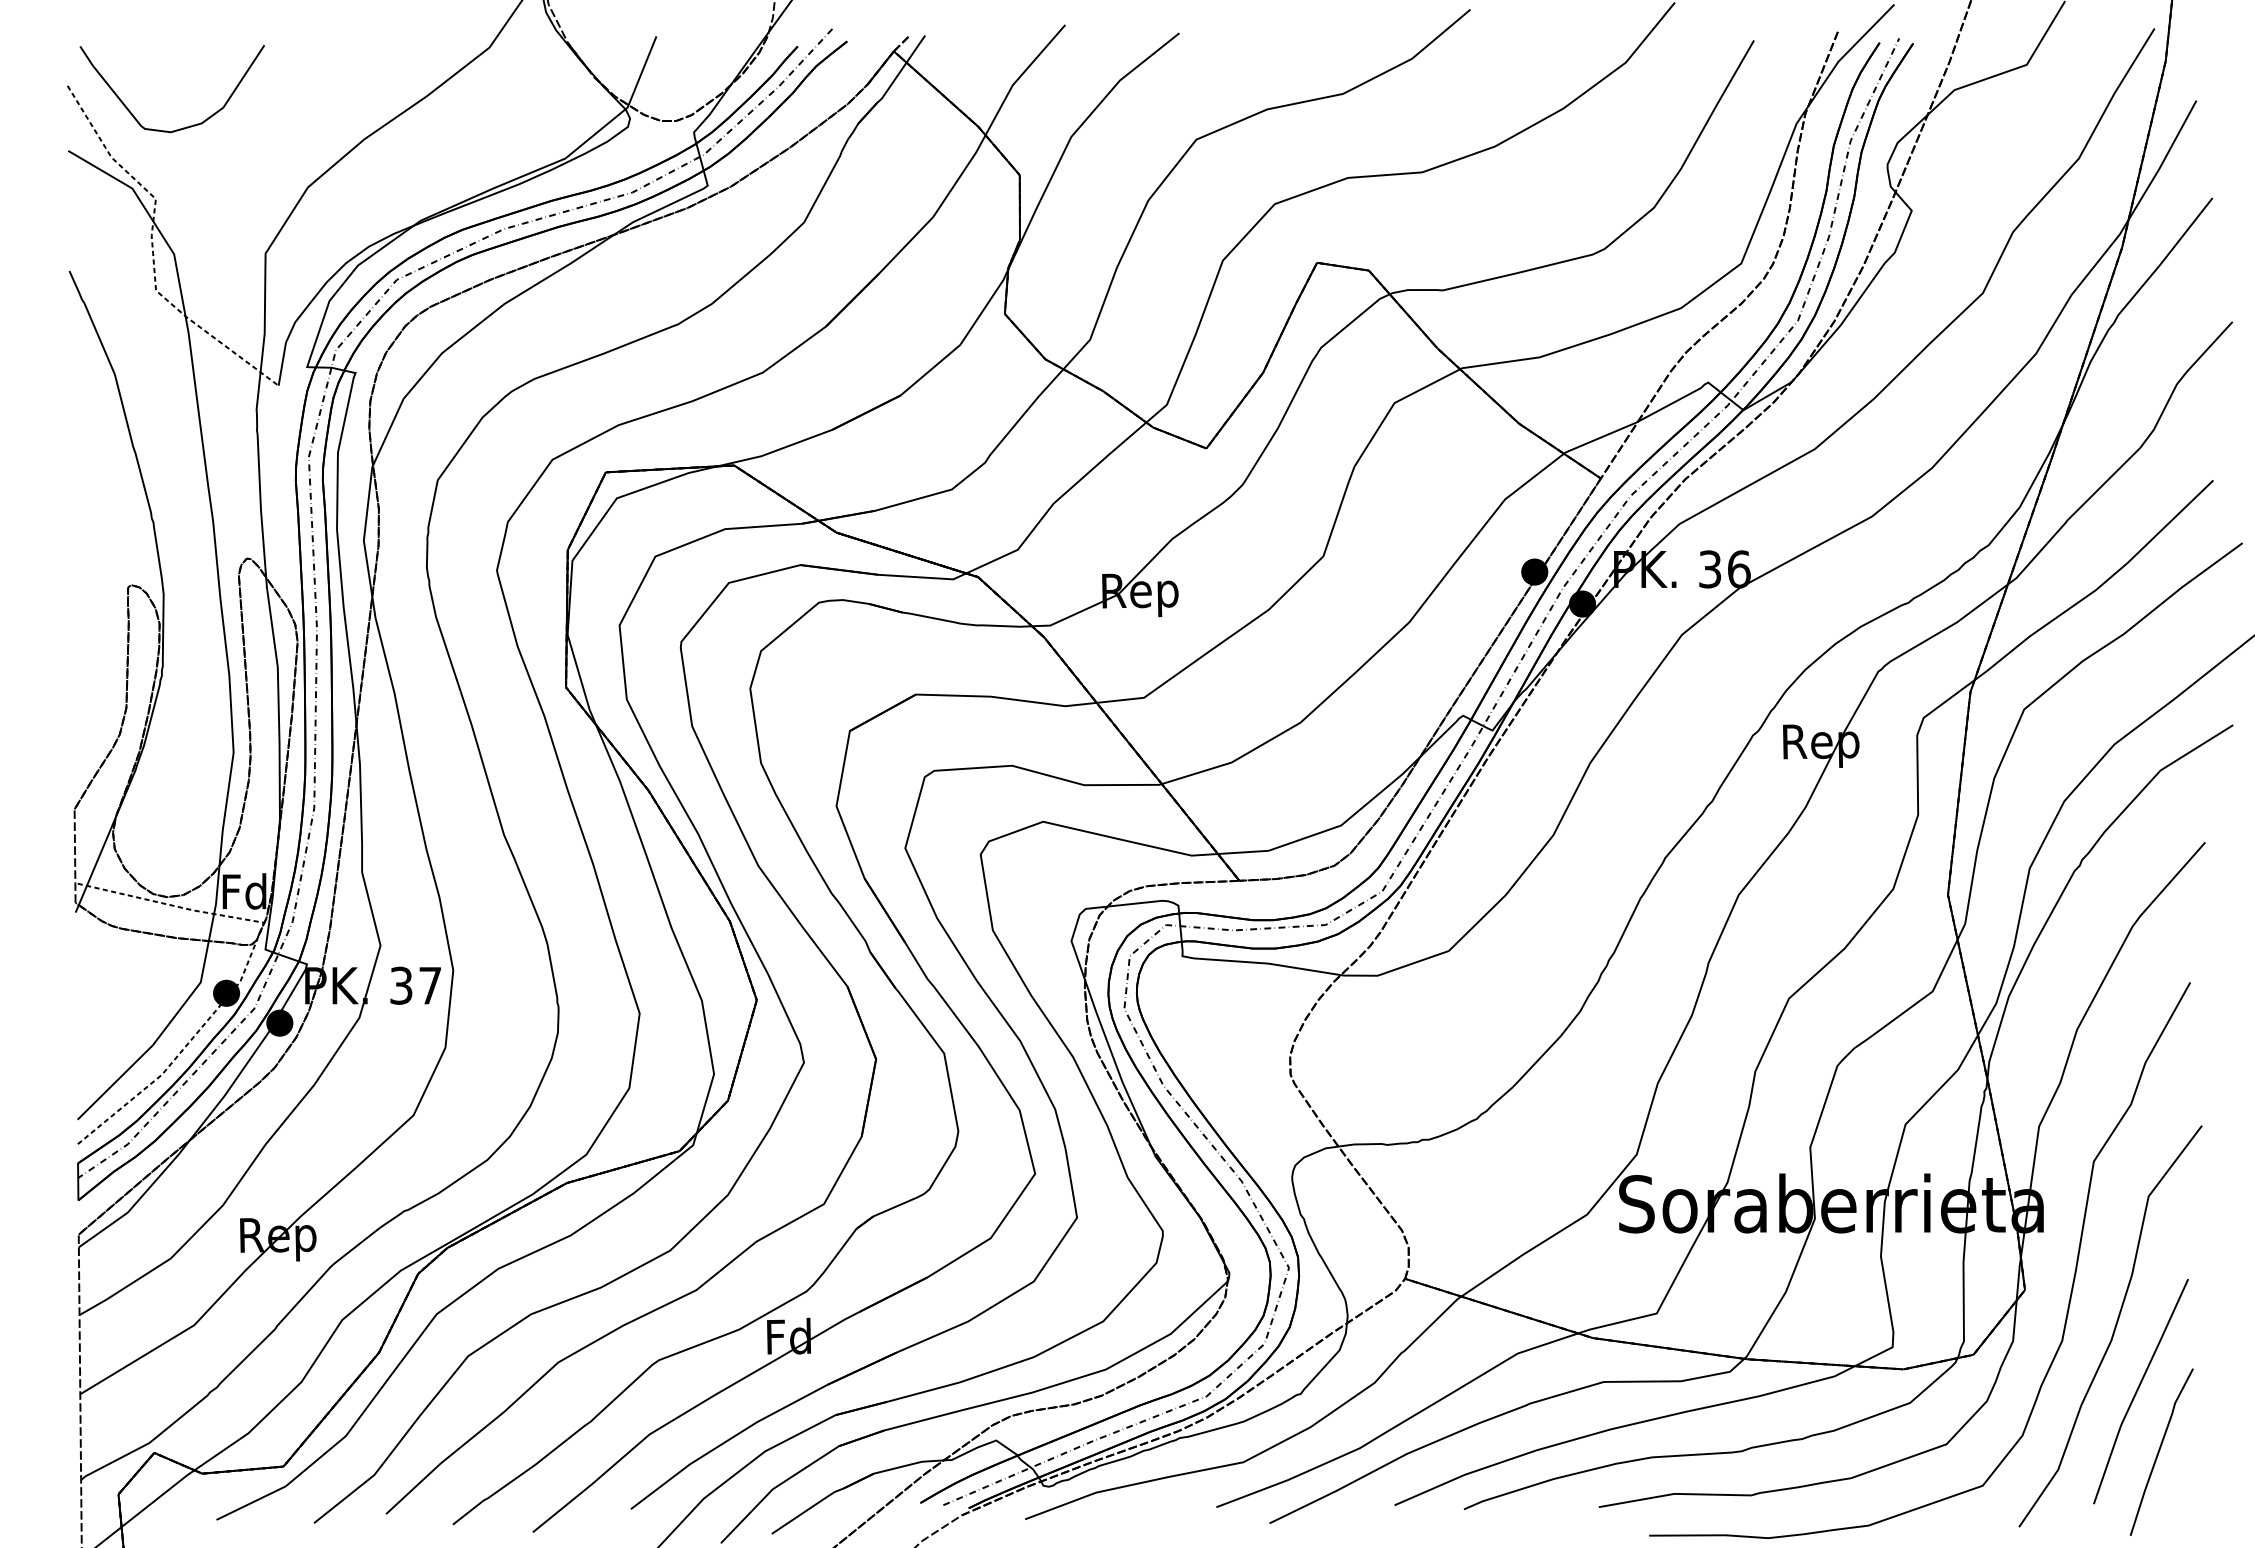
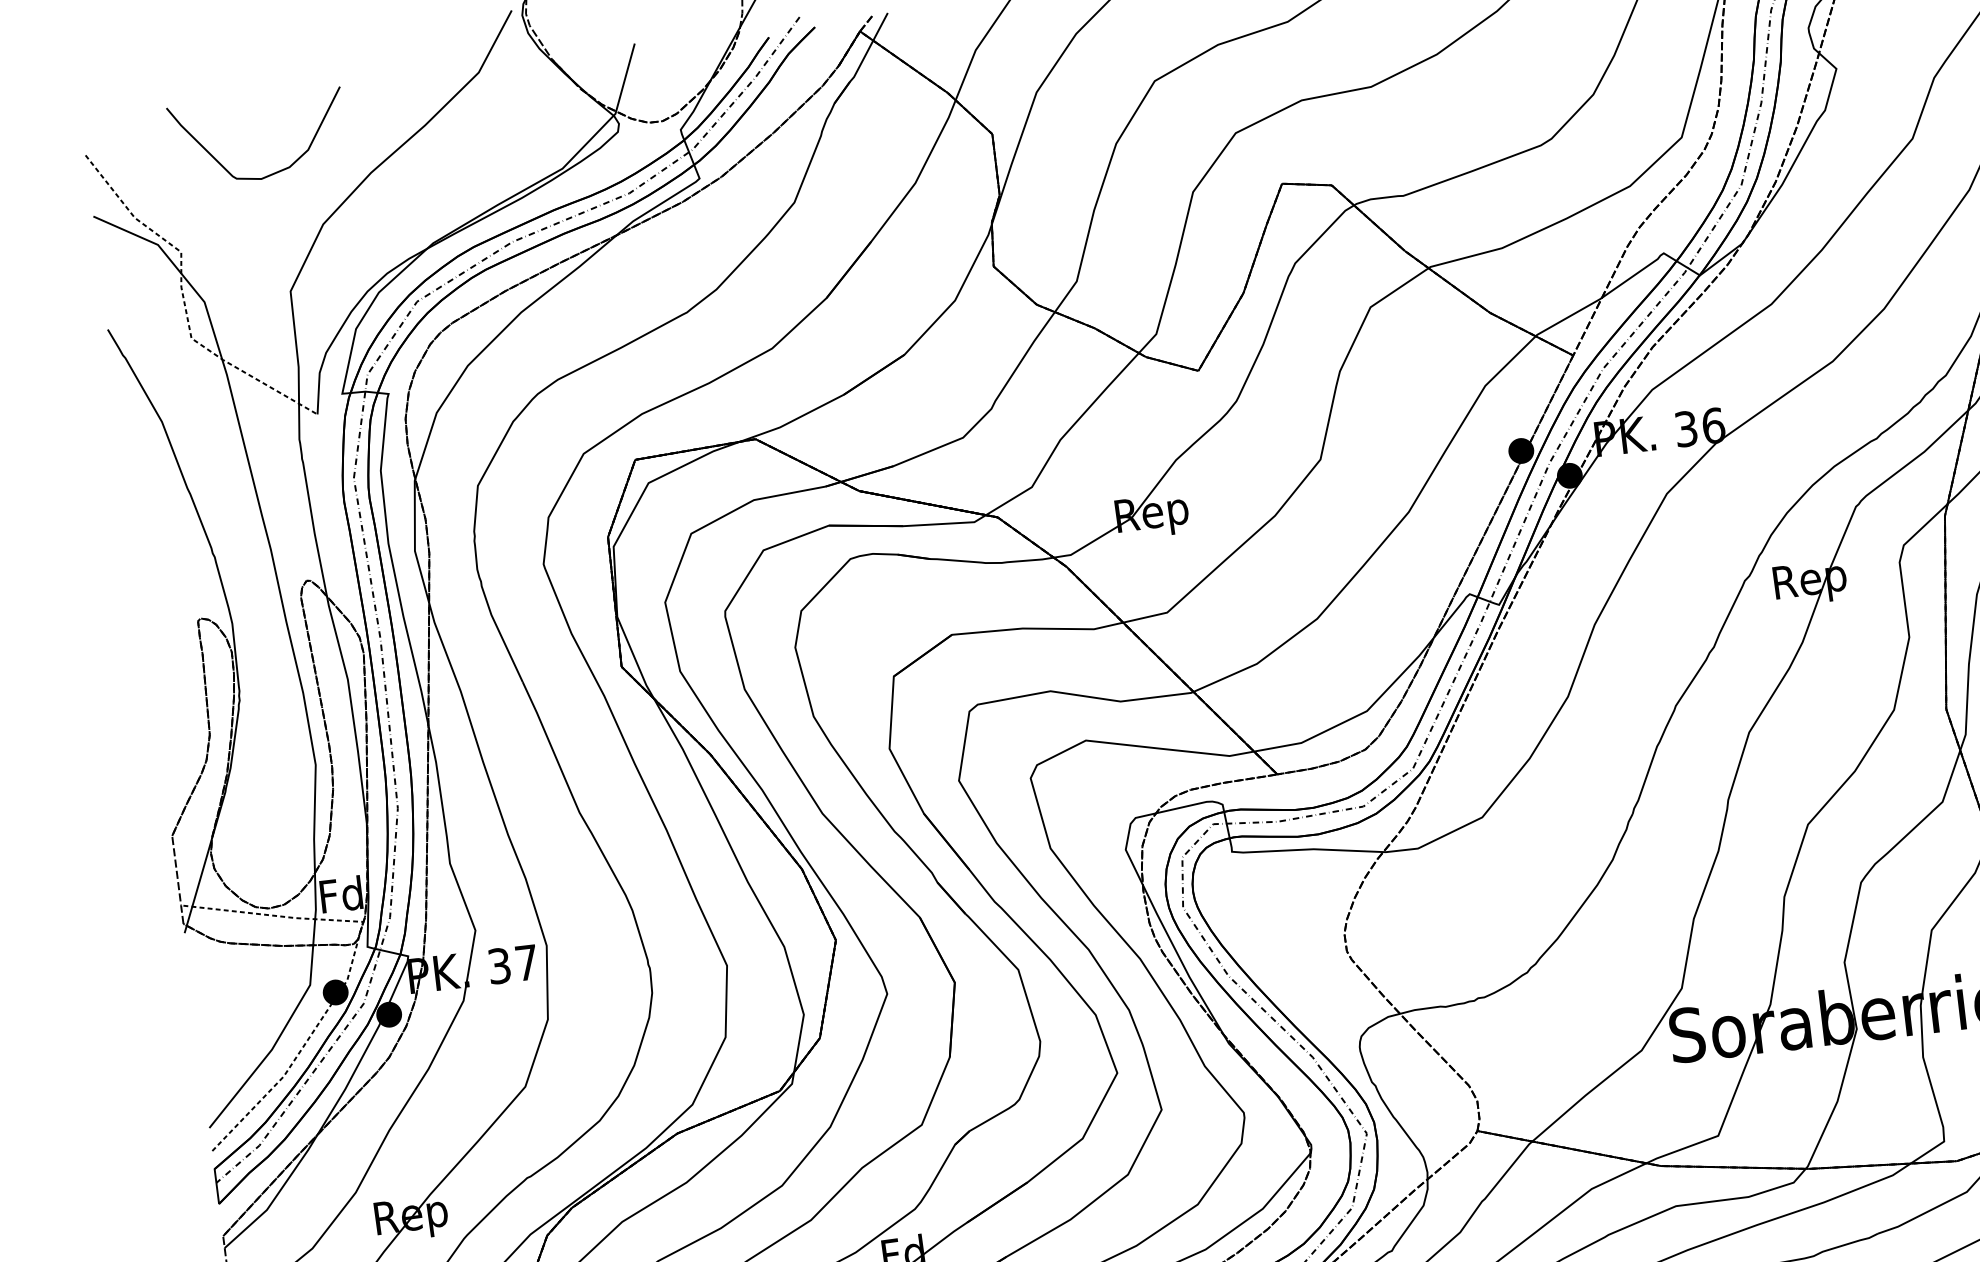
curve: (179, 128) -> (269, 174), moved

